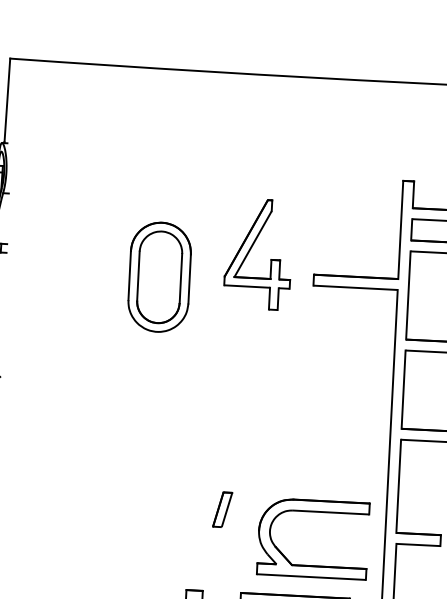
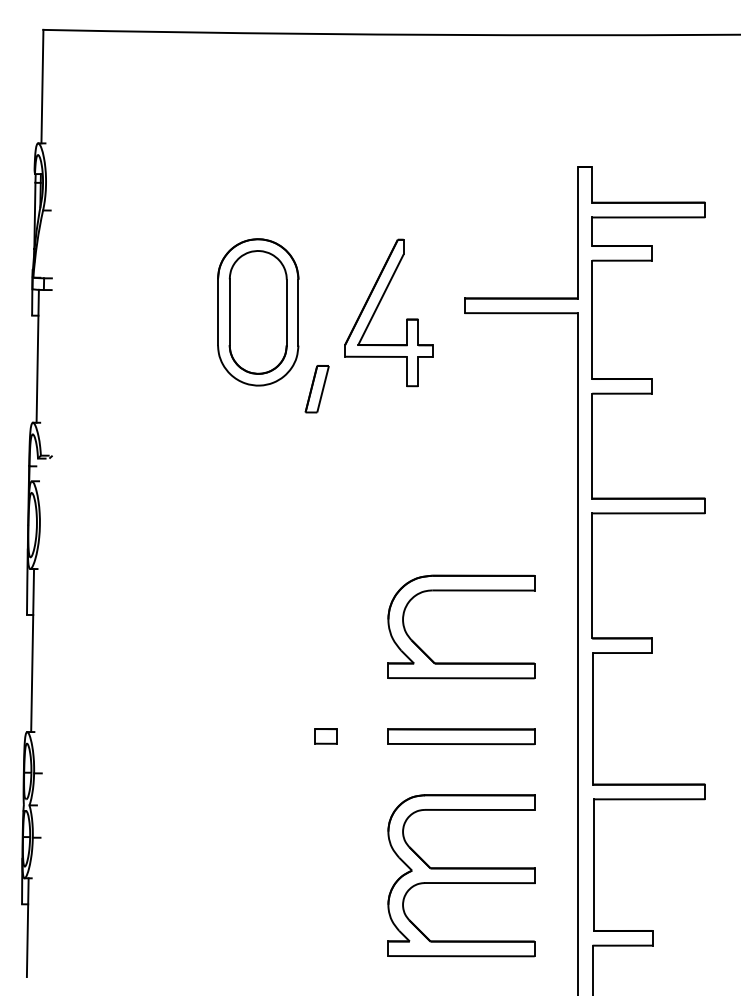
part: (250, 249) -> (378, 307), moved
part: (222, 509) -> (316, 389), moved
part: (314, 512) -> (461, 591), moved

